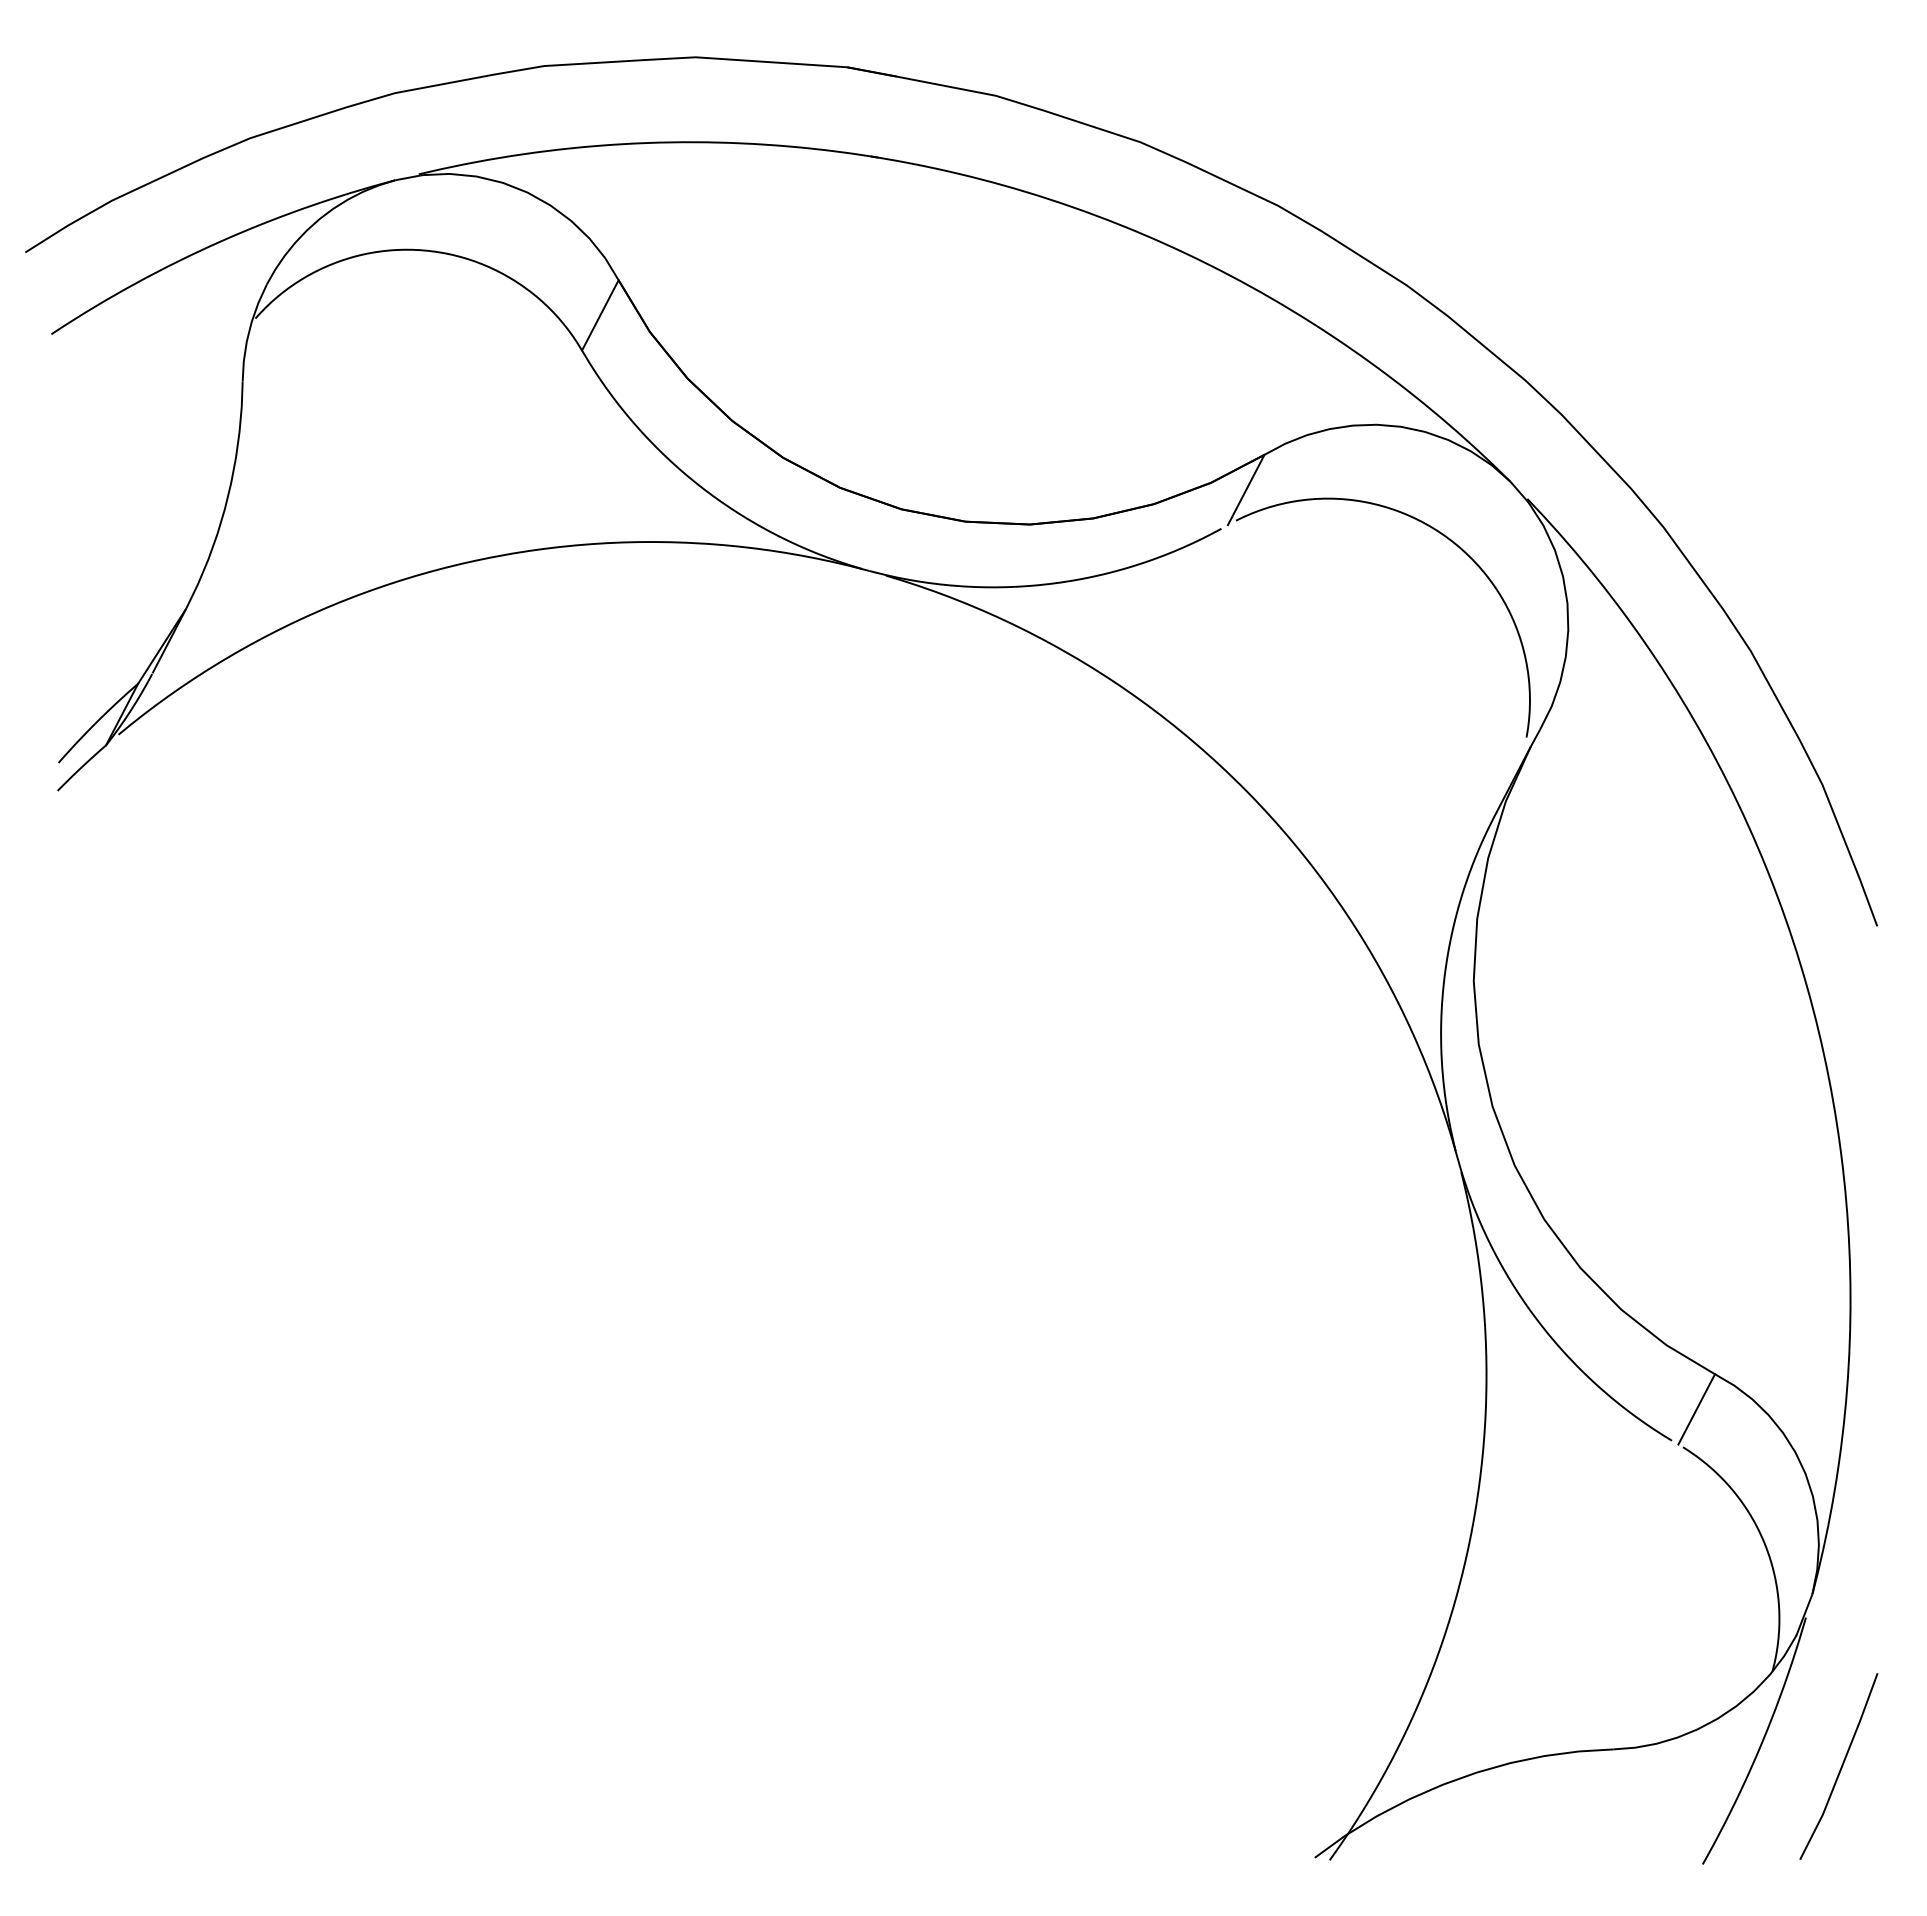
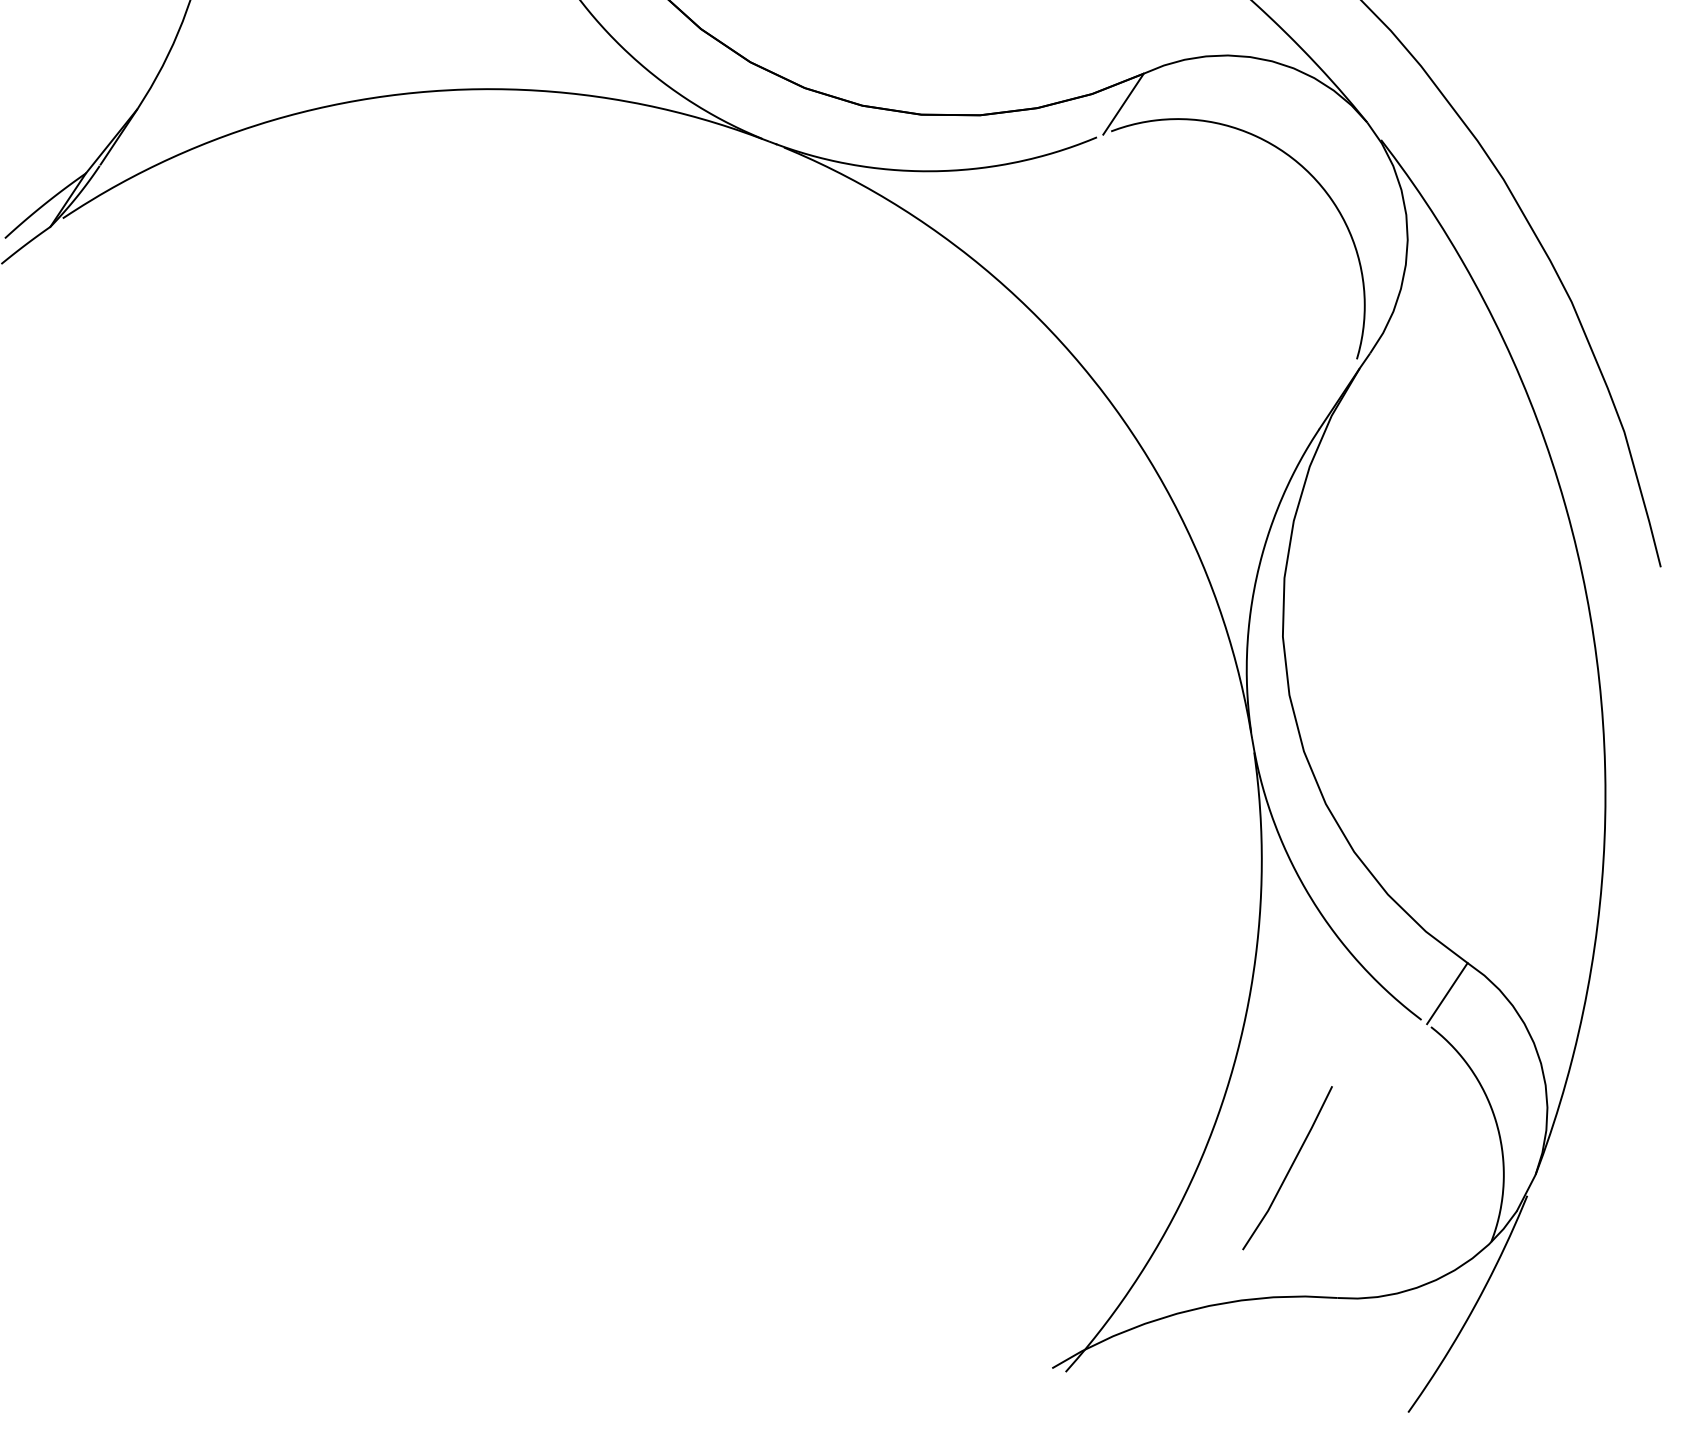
line: (1840, 1767) -> (1288, 1169), moved

